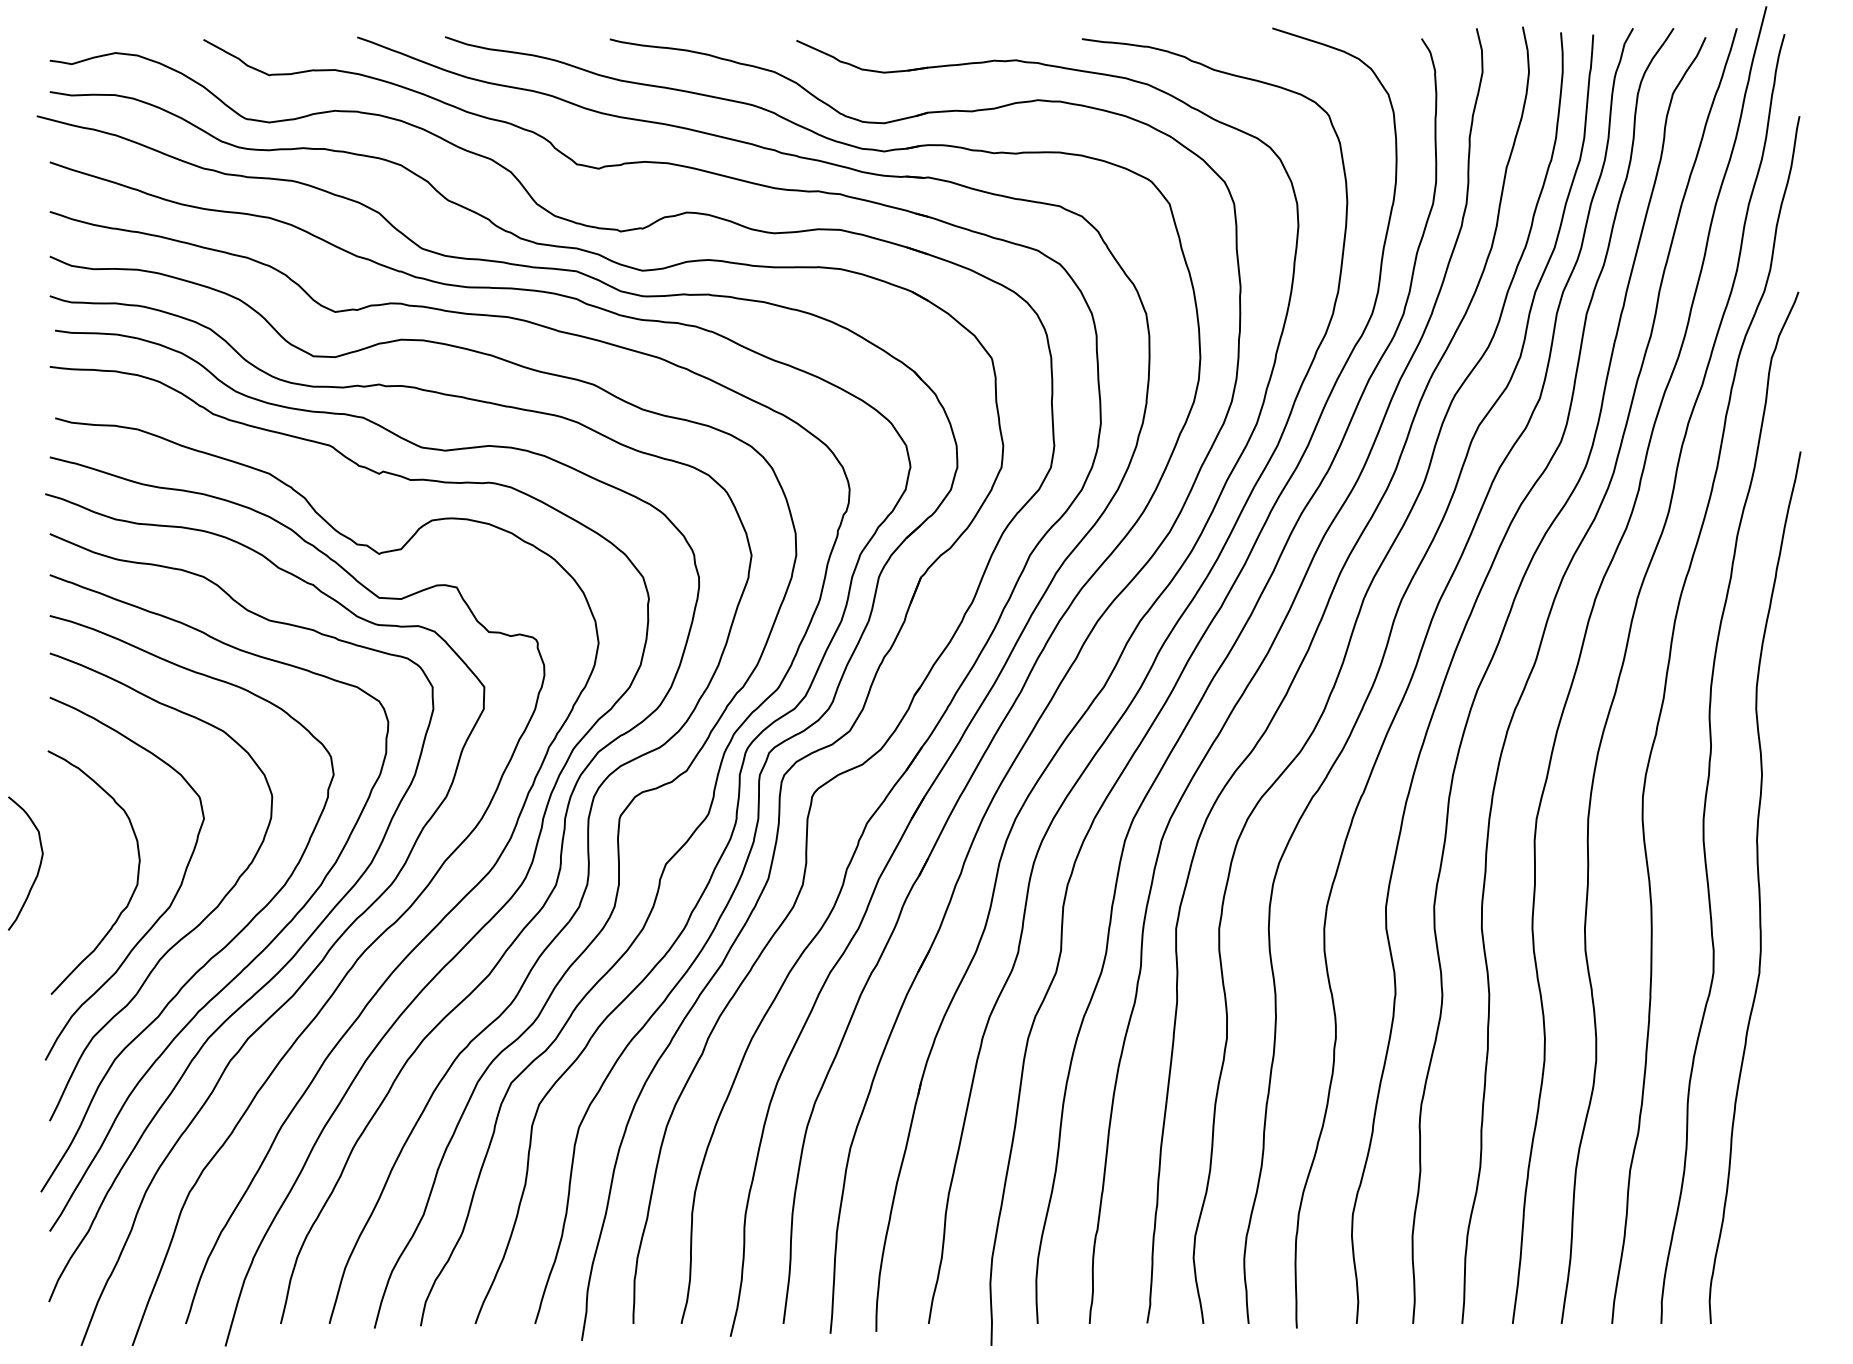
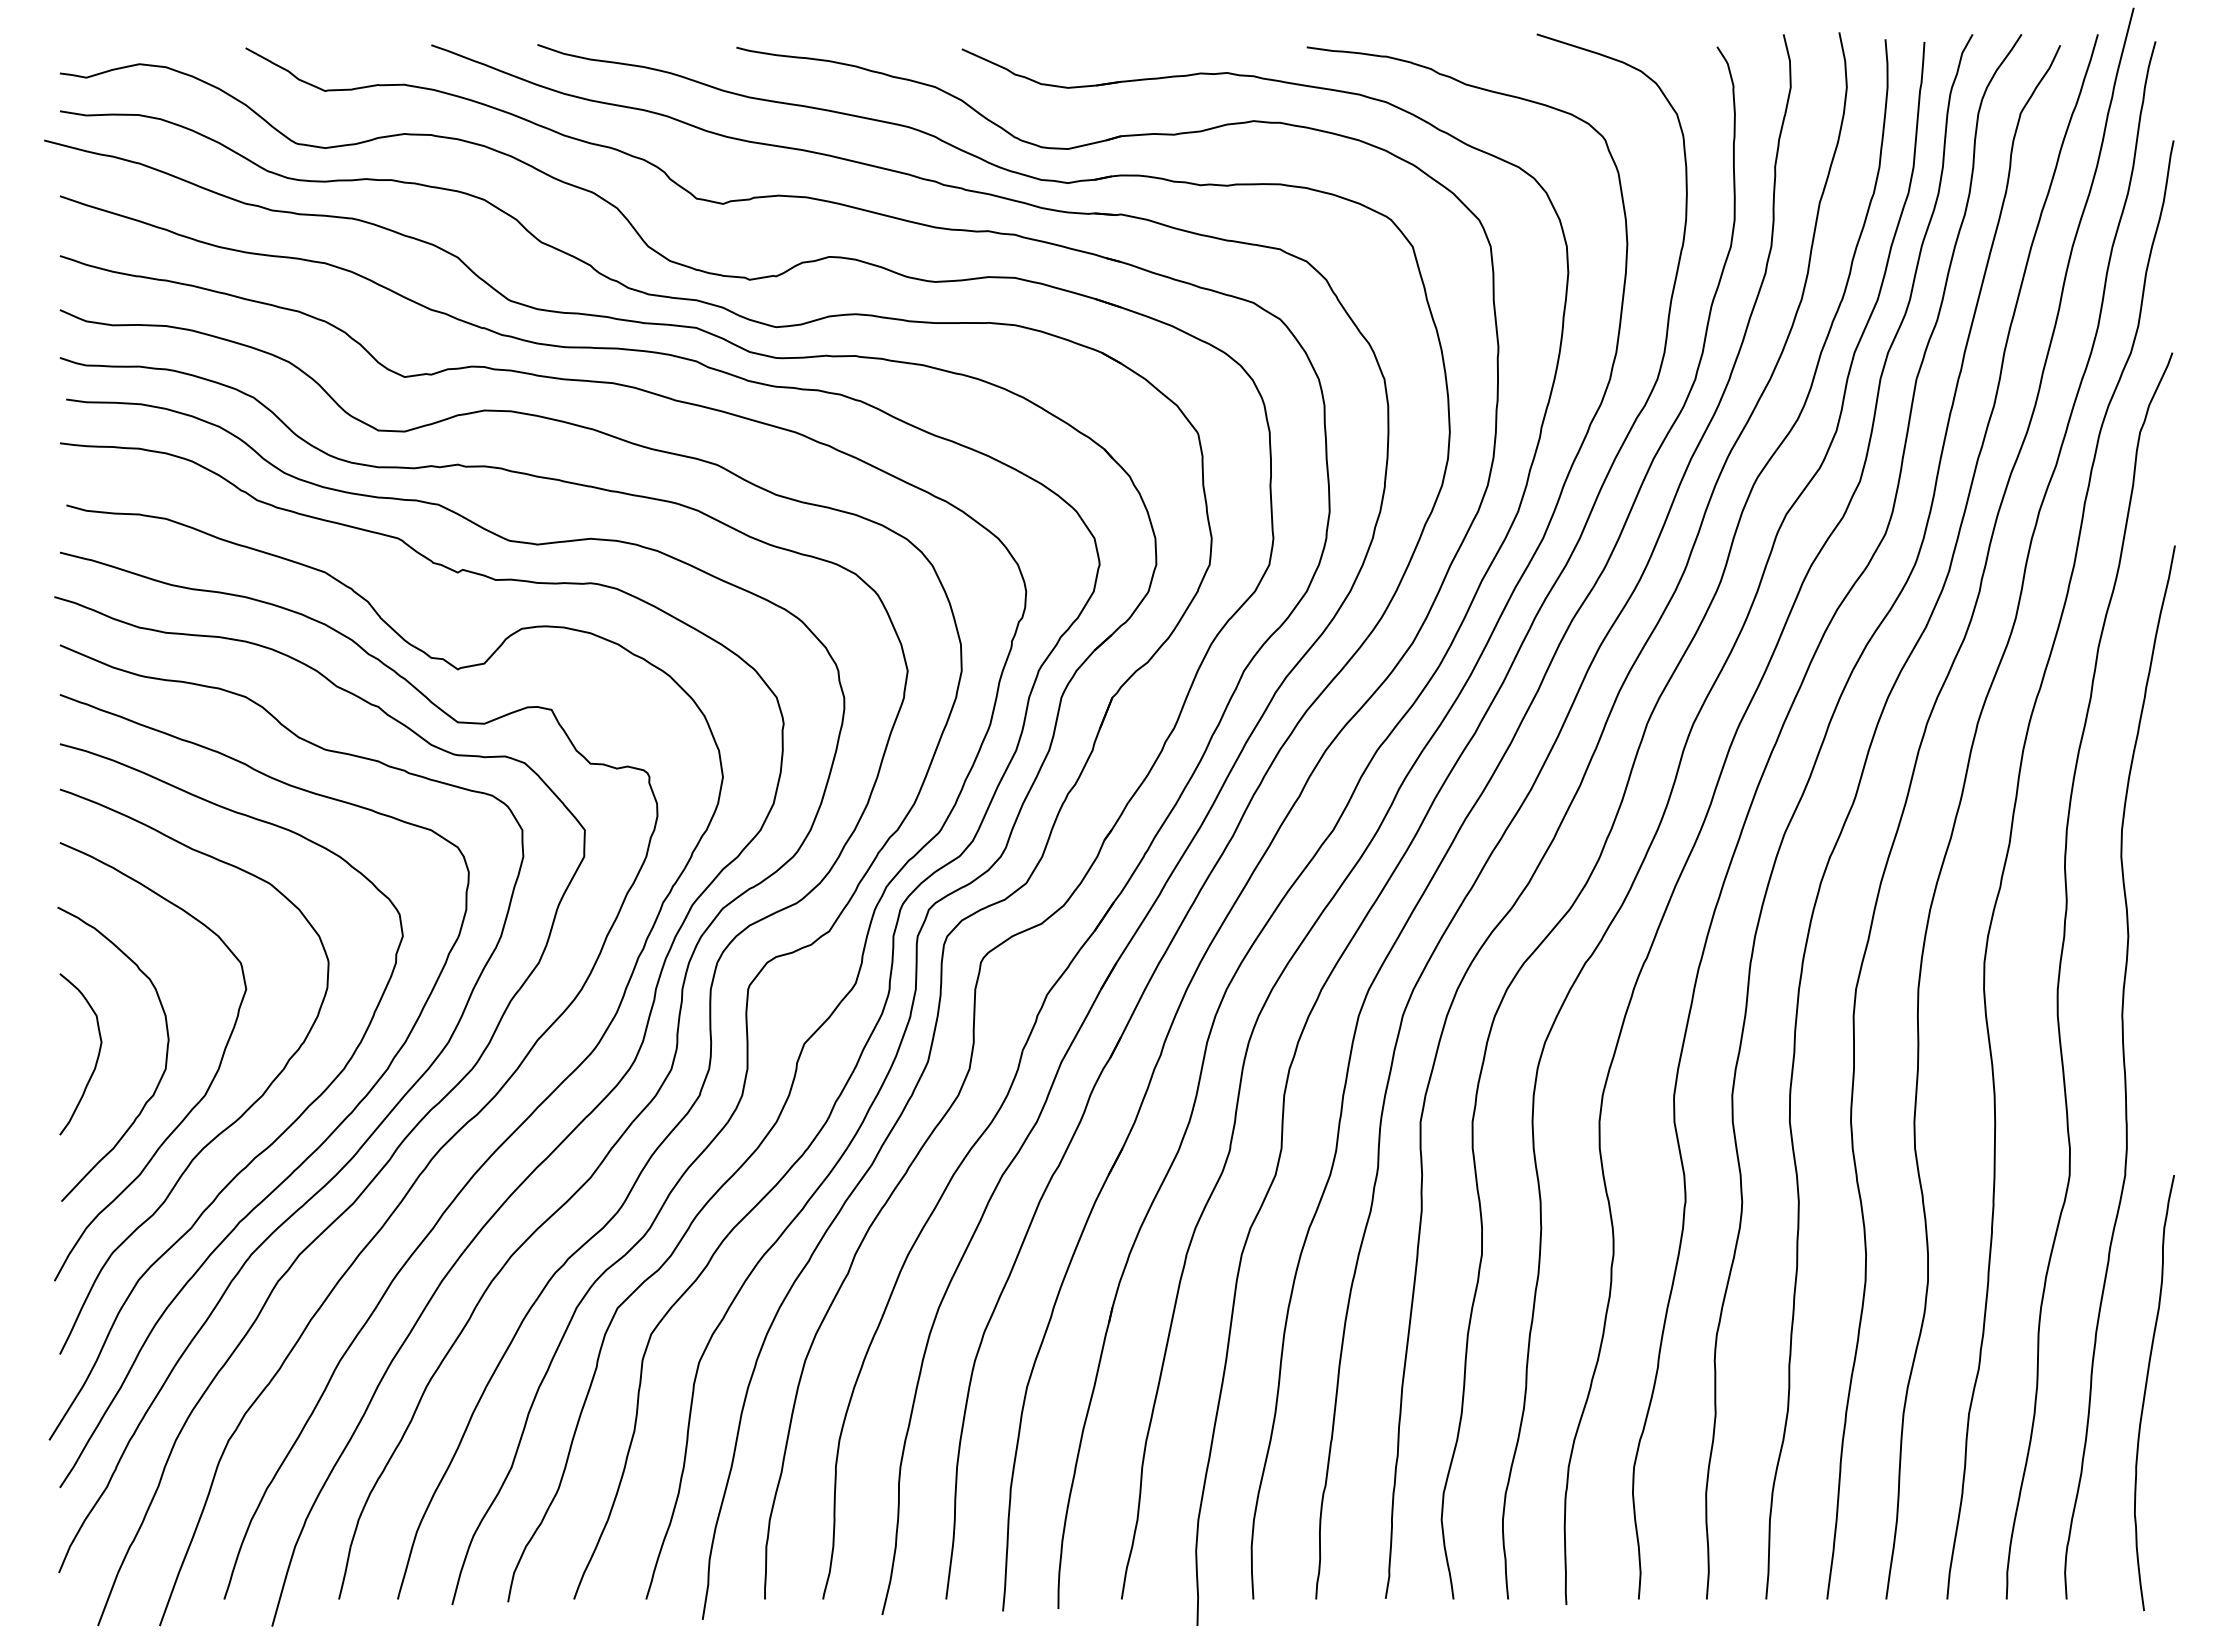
curve: (38, 867) -> (96, 1059), moved
curve: (1777, 1150) -> (2146, 1390), added

